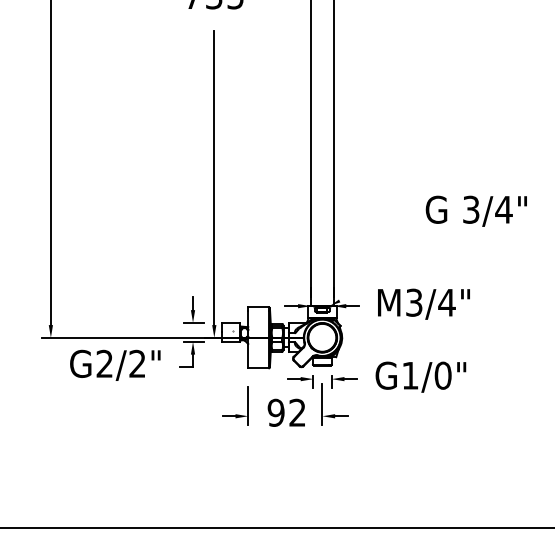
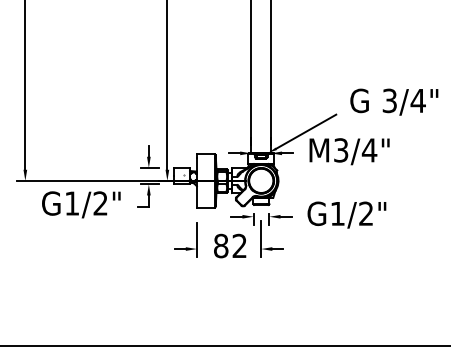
text: (475, 210) -> (393, 101), moved
line: (373, 280) -> (305, 131), added
text: (104, 363) -> (71, 203), G2/2" -> G1/2"
text: (442, 375) -> (365, 213), G1/0" -> G1/2"
text: (275, 412) -> (220, 245), 92 -> 82

